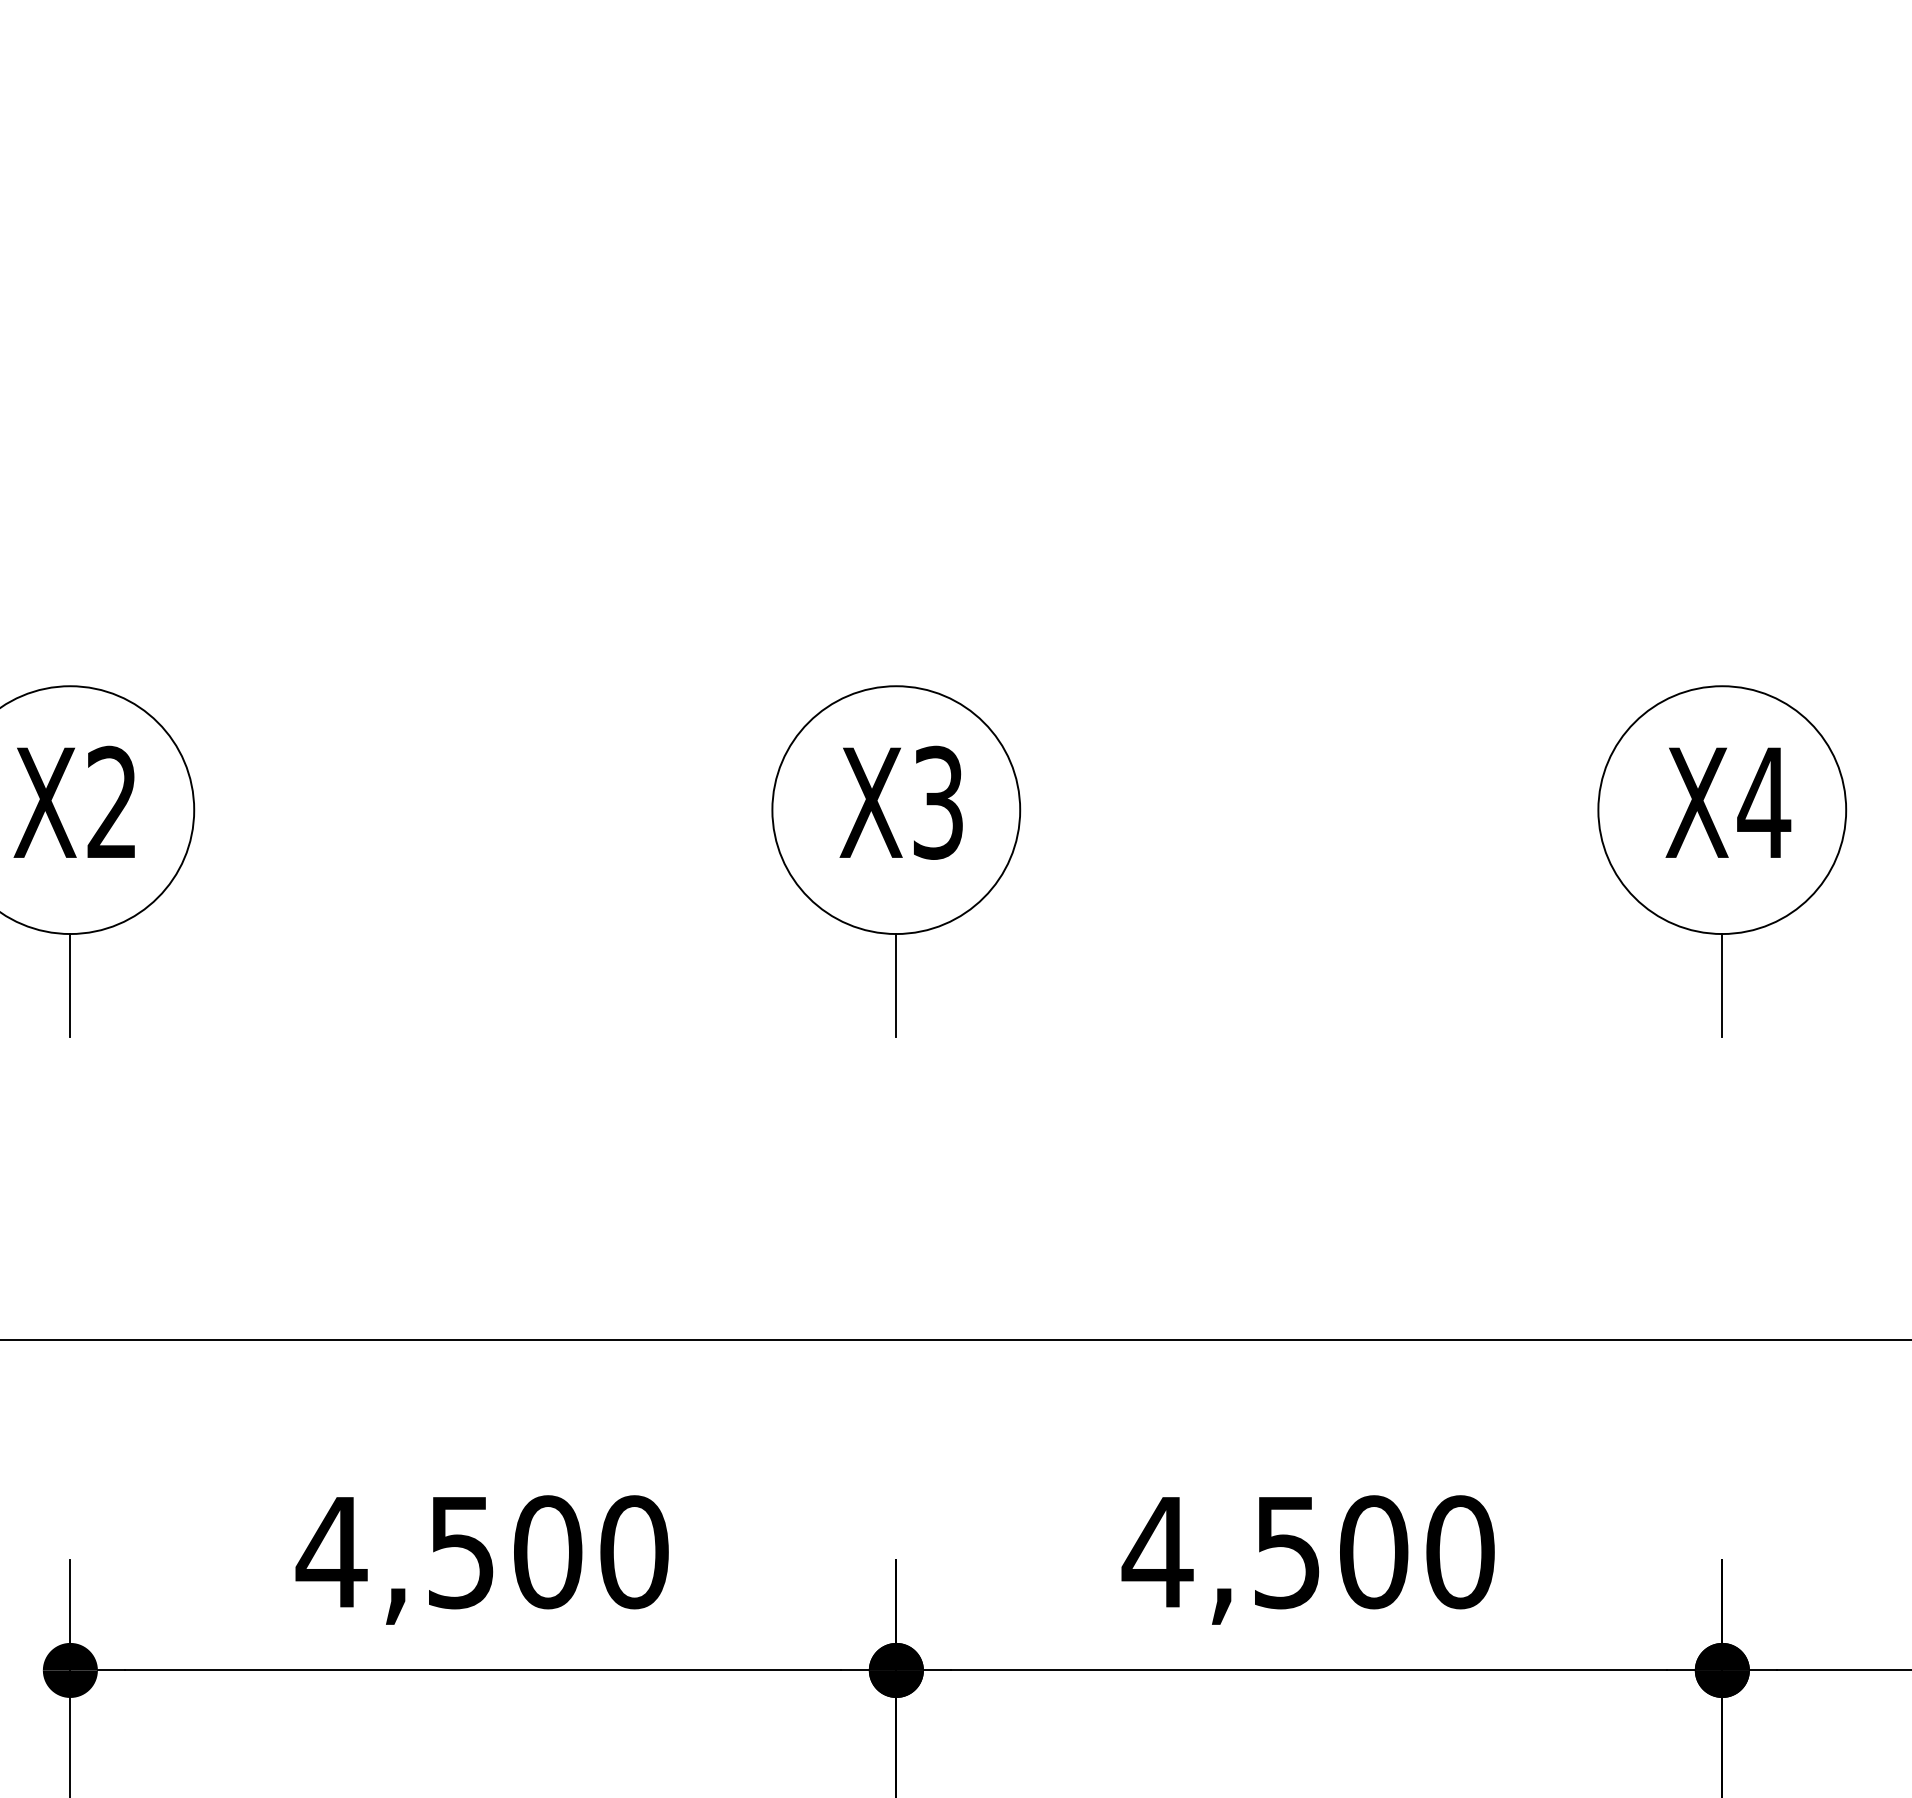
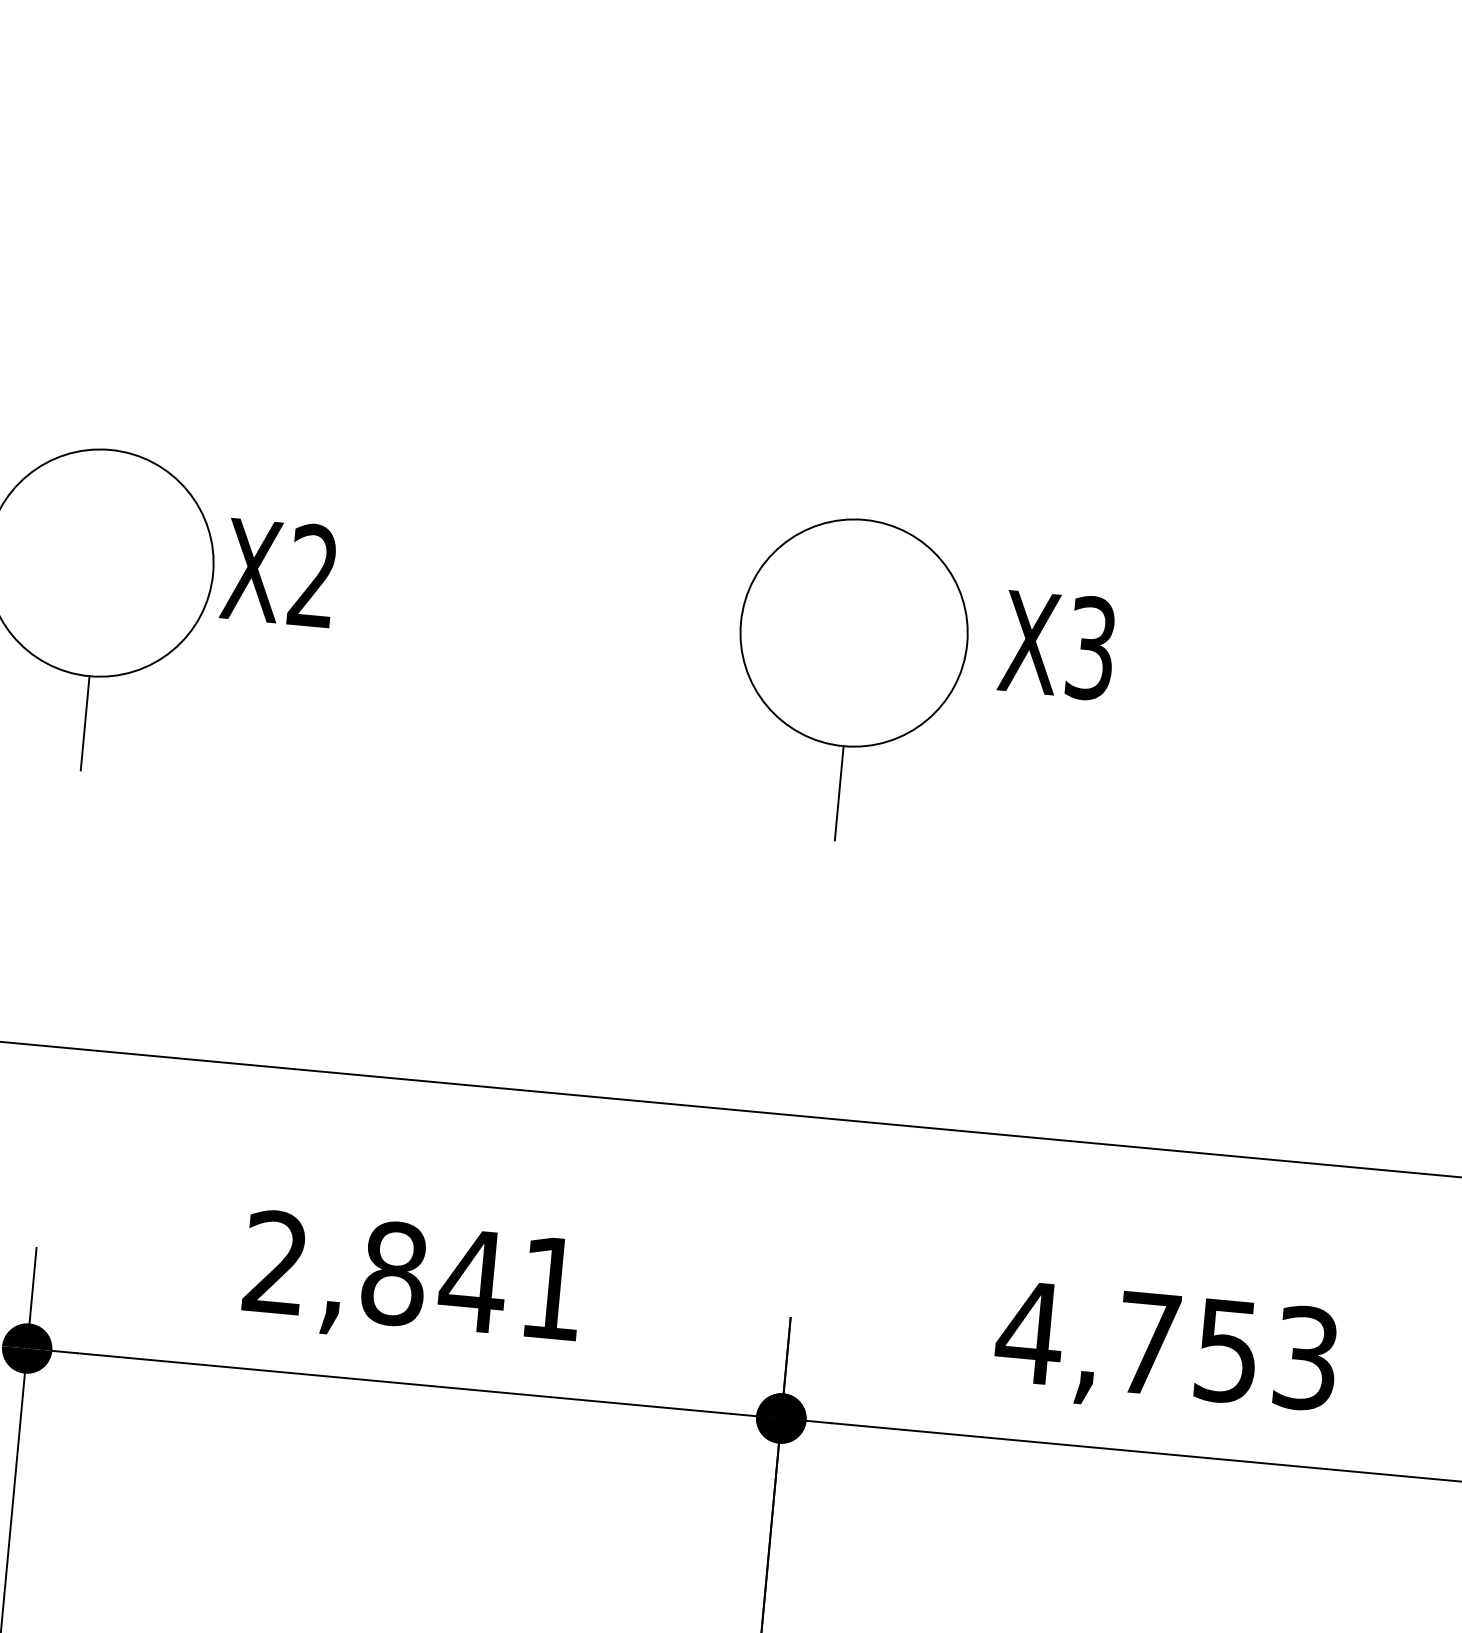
text: (73, 801) -> (278, 571), moved
text: (900, 802) -> (1056, 644), moved
text: (481, 1552) -> (412, 1275), 4,500 -> 2,841
text: (1374, 1552) -> (1227, 1351), 4,500 -> 4,753

